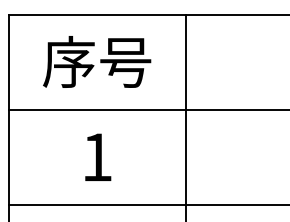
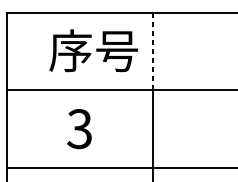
text: (97, 61) -> (93, 50), moved
line: (186, 63) -> (153, 52), solid -> dashed
text: (96, 157) -> (79, 129), 1 -> 3

